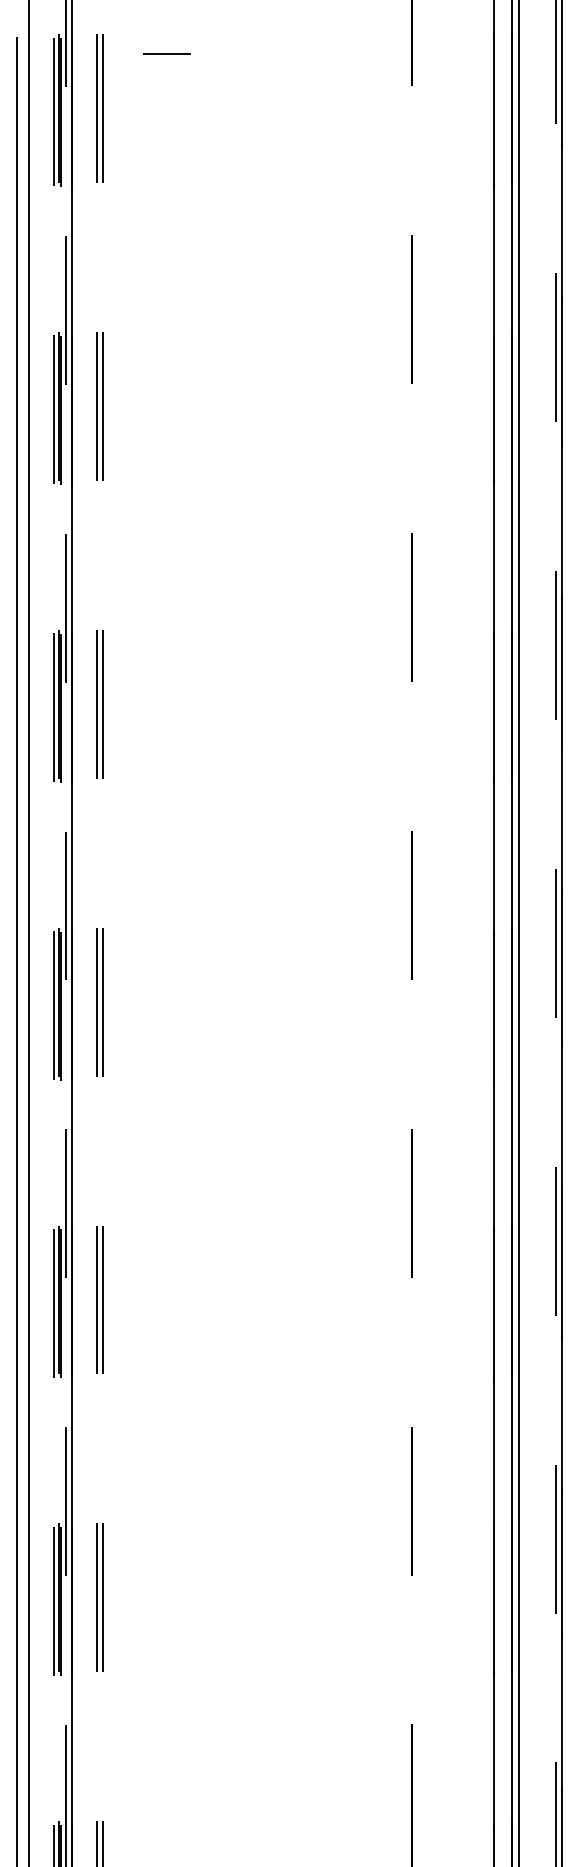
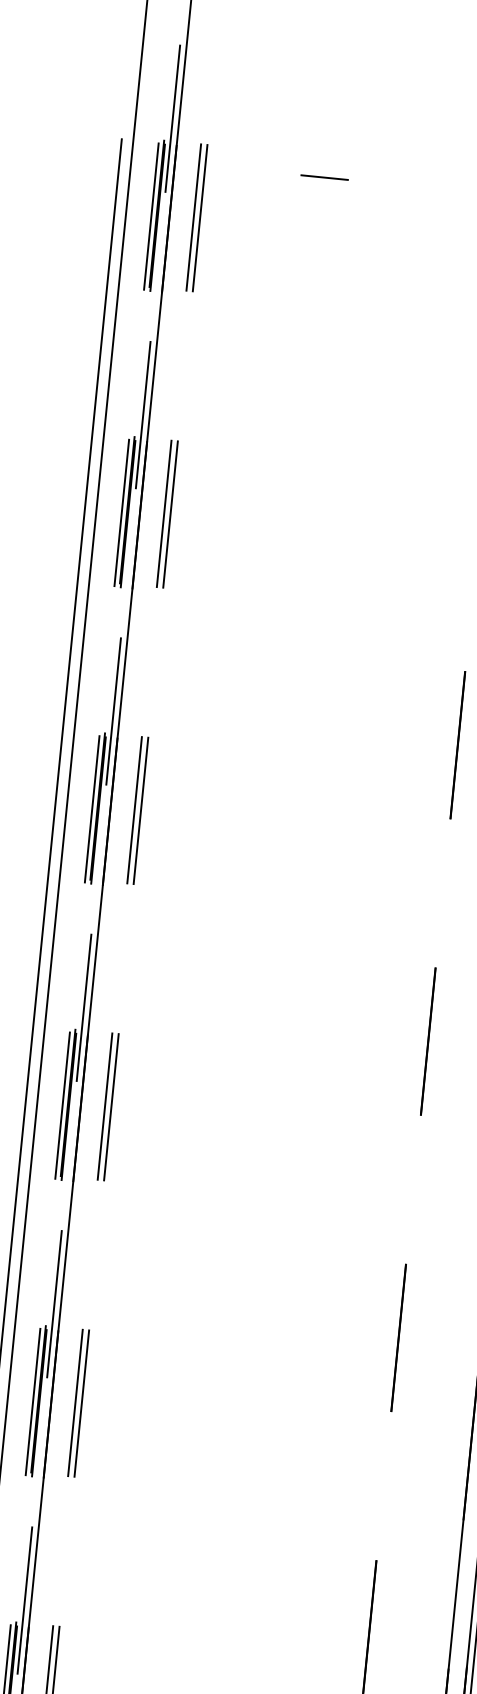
line: (166, 53) -> (324, 177), moved

